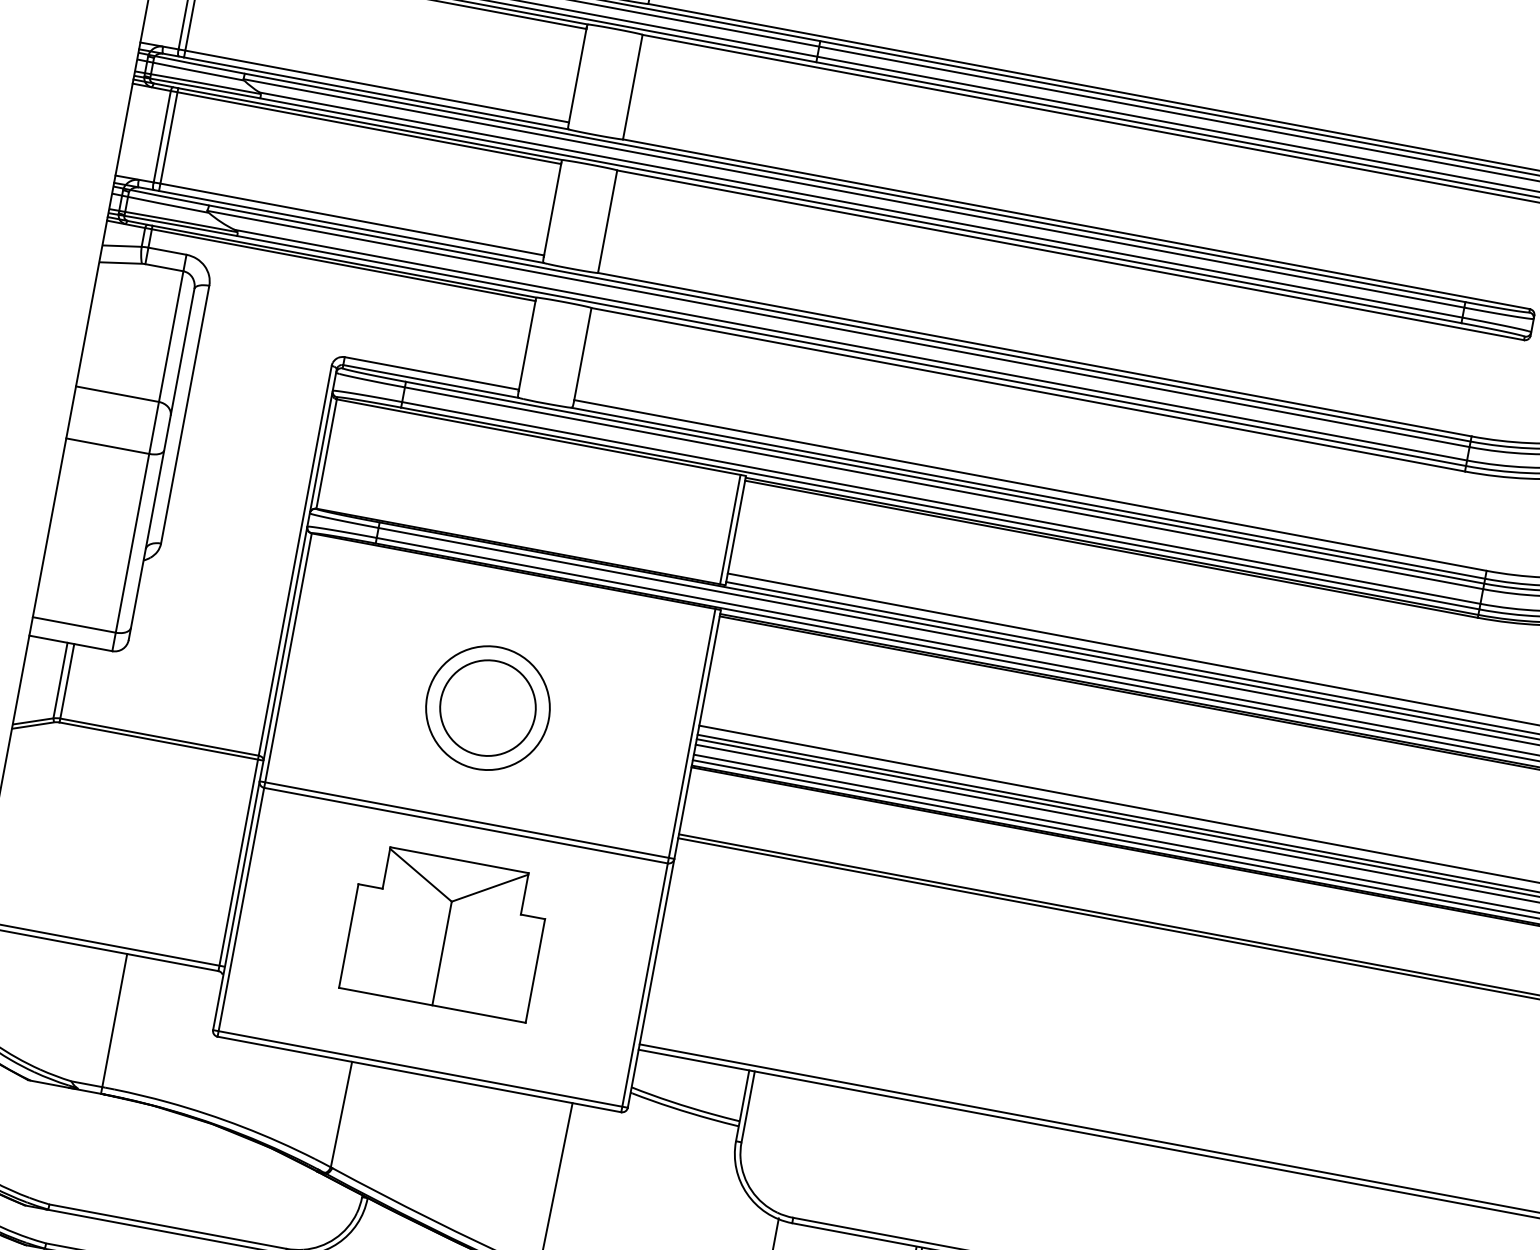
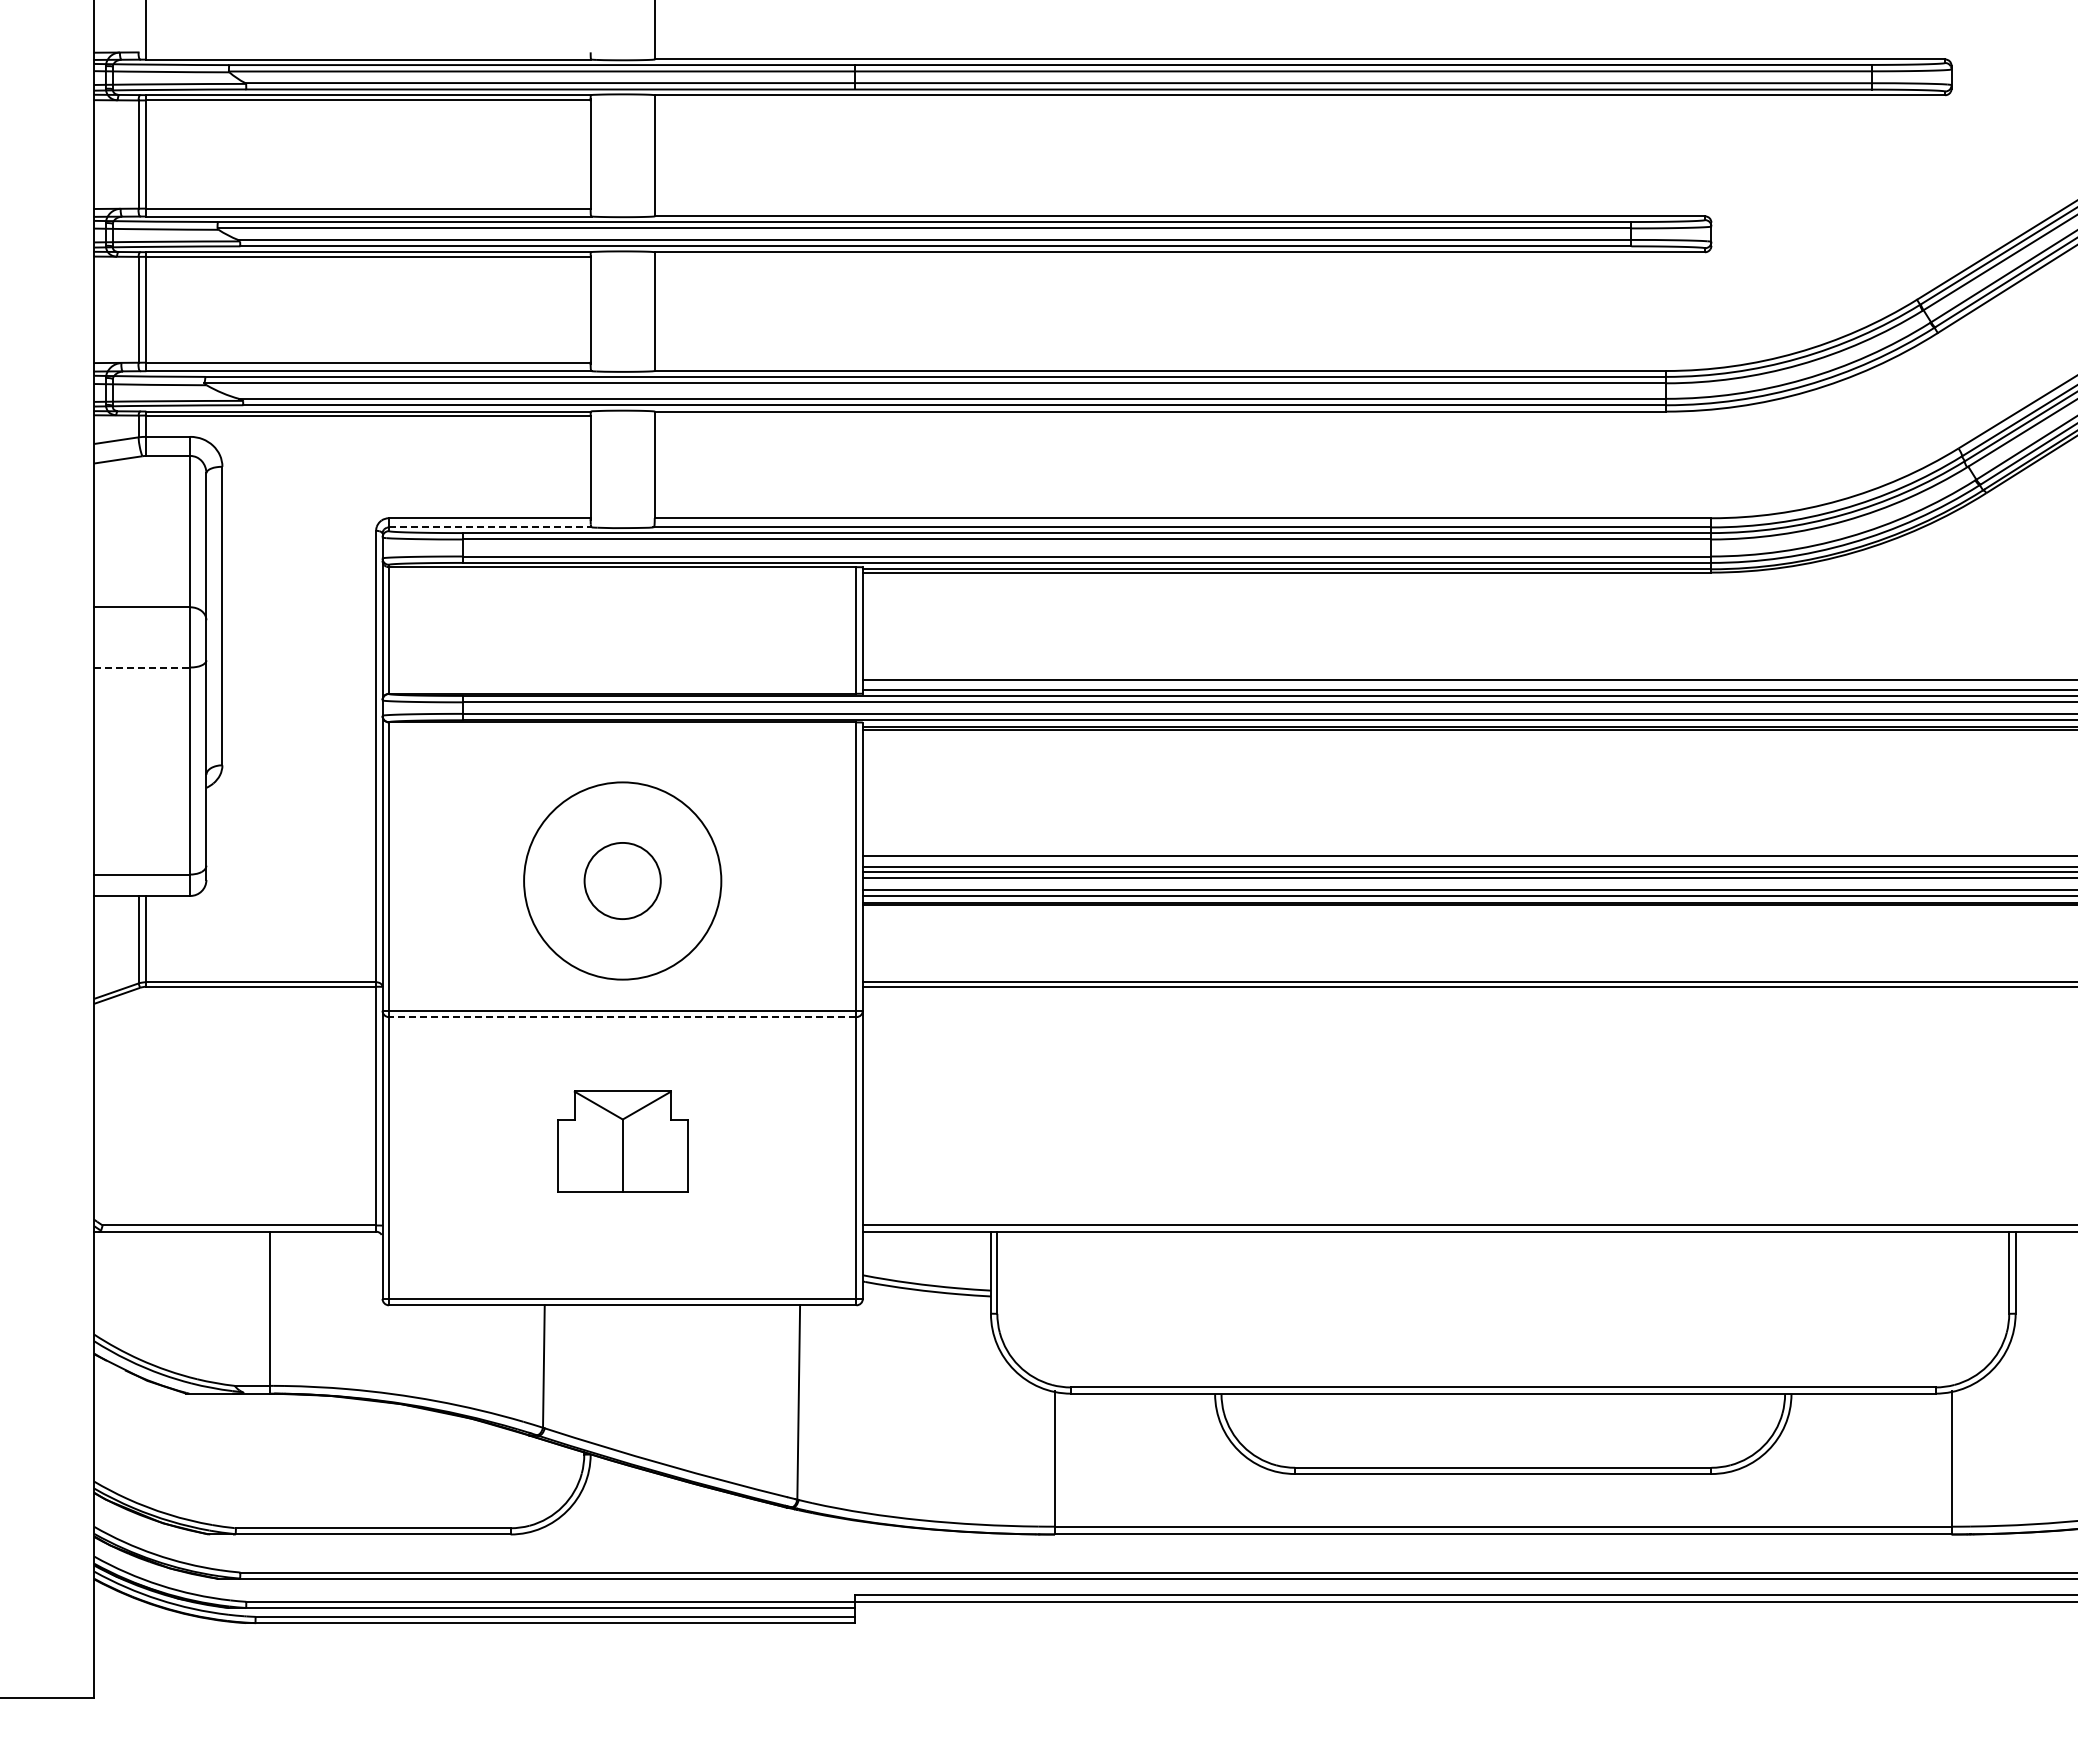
line: (430, 381) -> (490, 527), solid -> dashed
line: (107, 446) -> (142, 667), solid -> dashed
circle: (487, 707) -> (622, 880), size x0.7
circle: (487, 707) -> (622, 880), size x1.4
line: (465, 825) -> (622, 1017), solid -> dashed
part: (445, 932) -> (622, 1140), size x0.6

